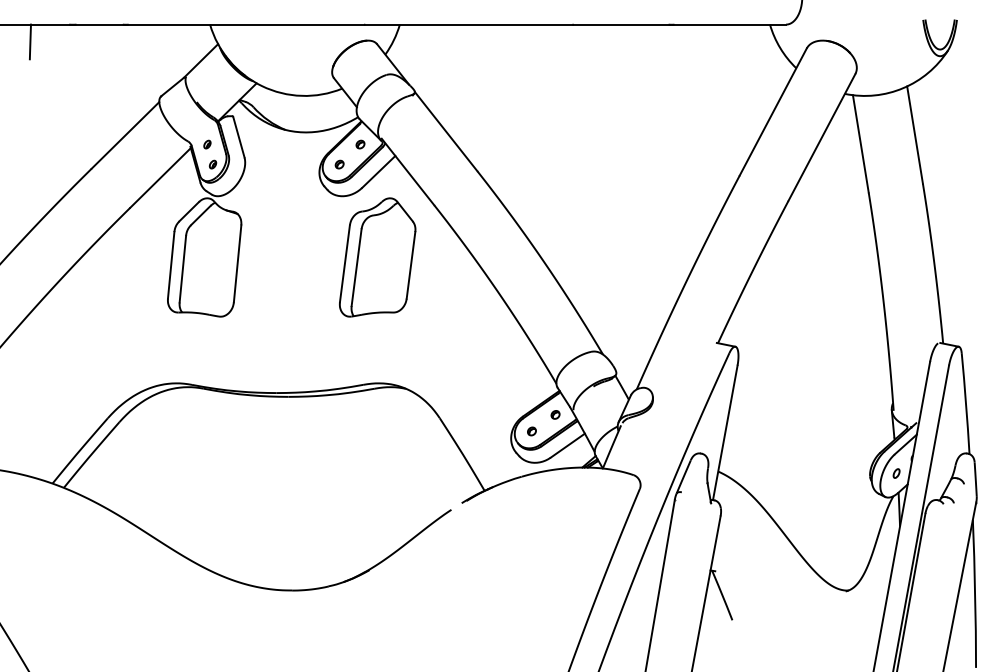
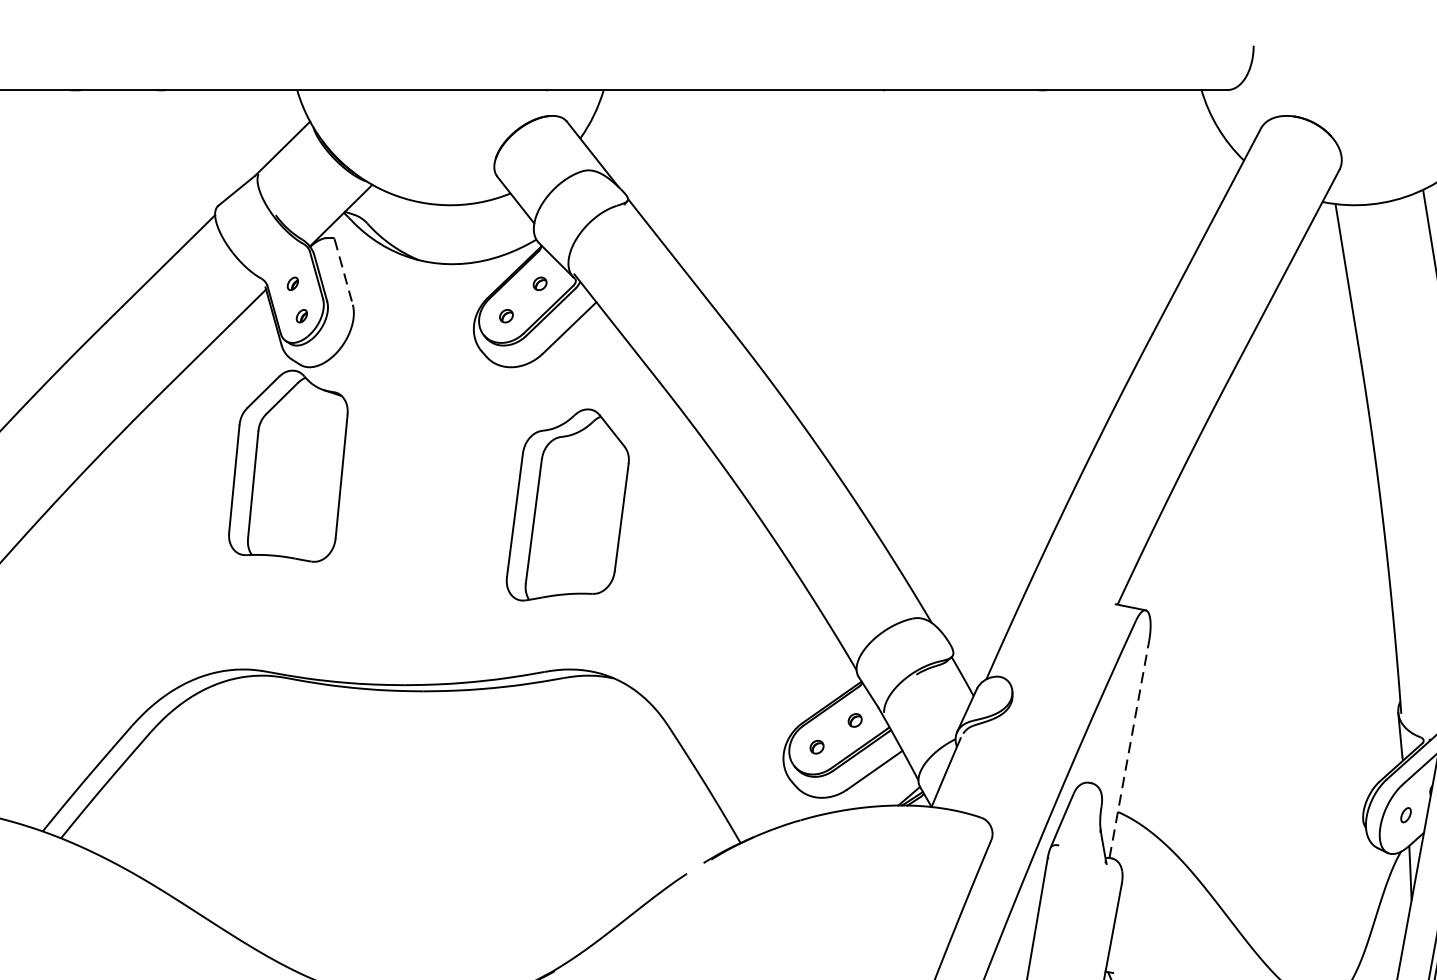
line: (30, 41) -> (7, 117), removed
line: (239, 137) -> (344, 272), solid -> dashed
part: (377, 257) -> (567, 504), moved
line: (725, 432) -> (1129, 748), solid -> dashed

